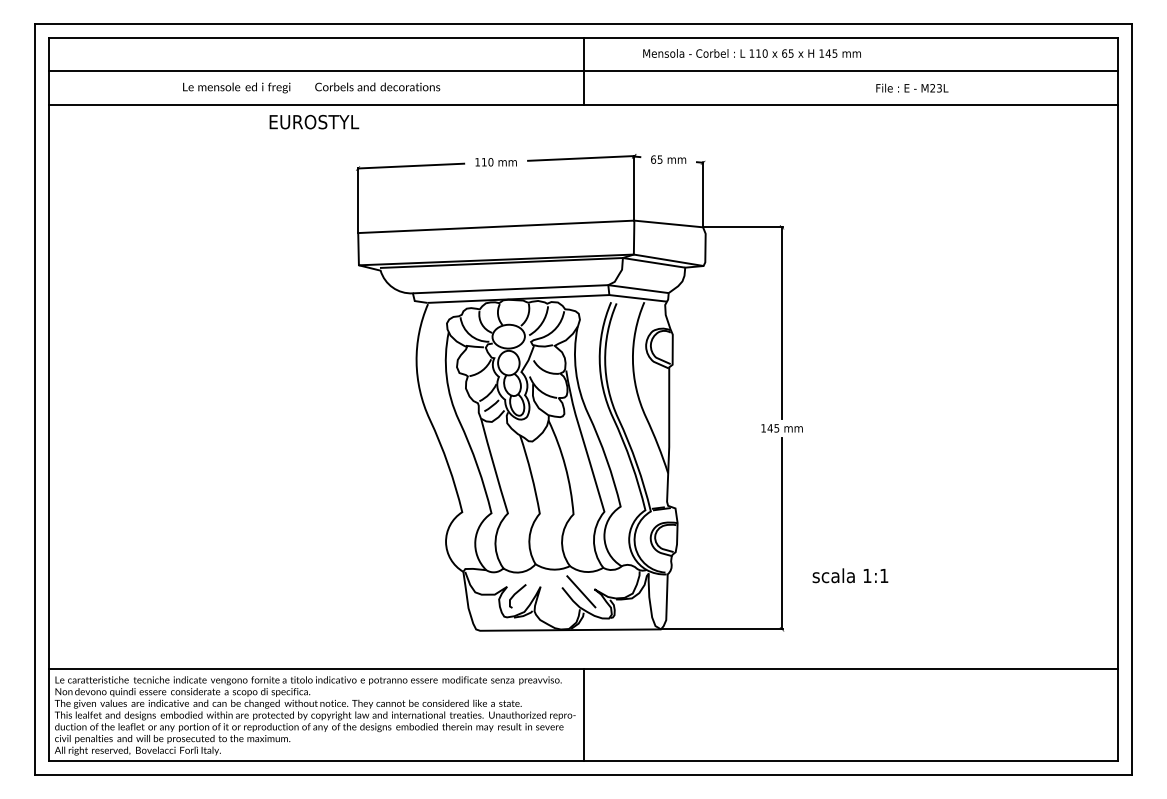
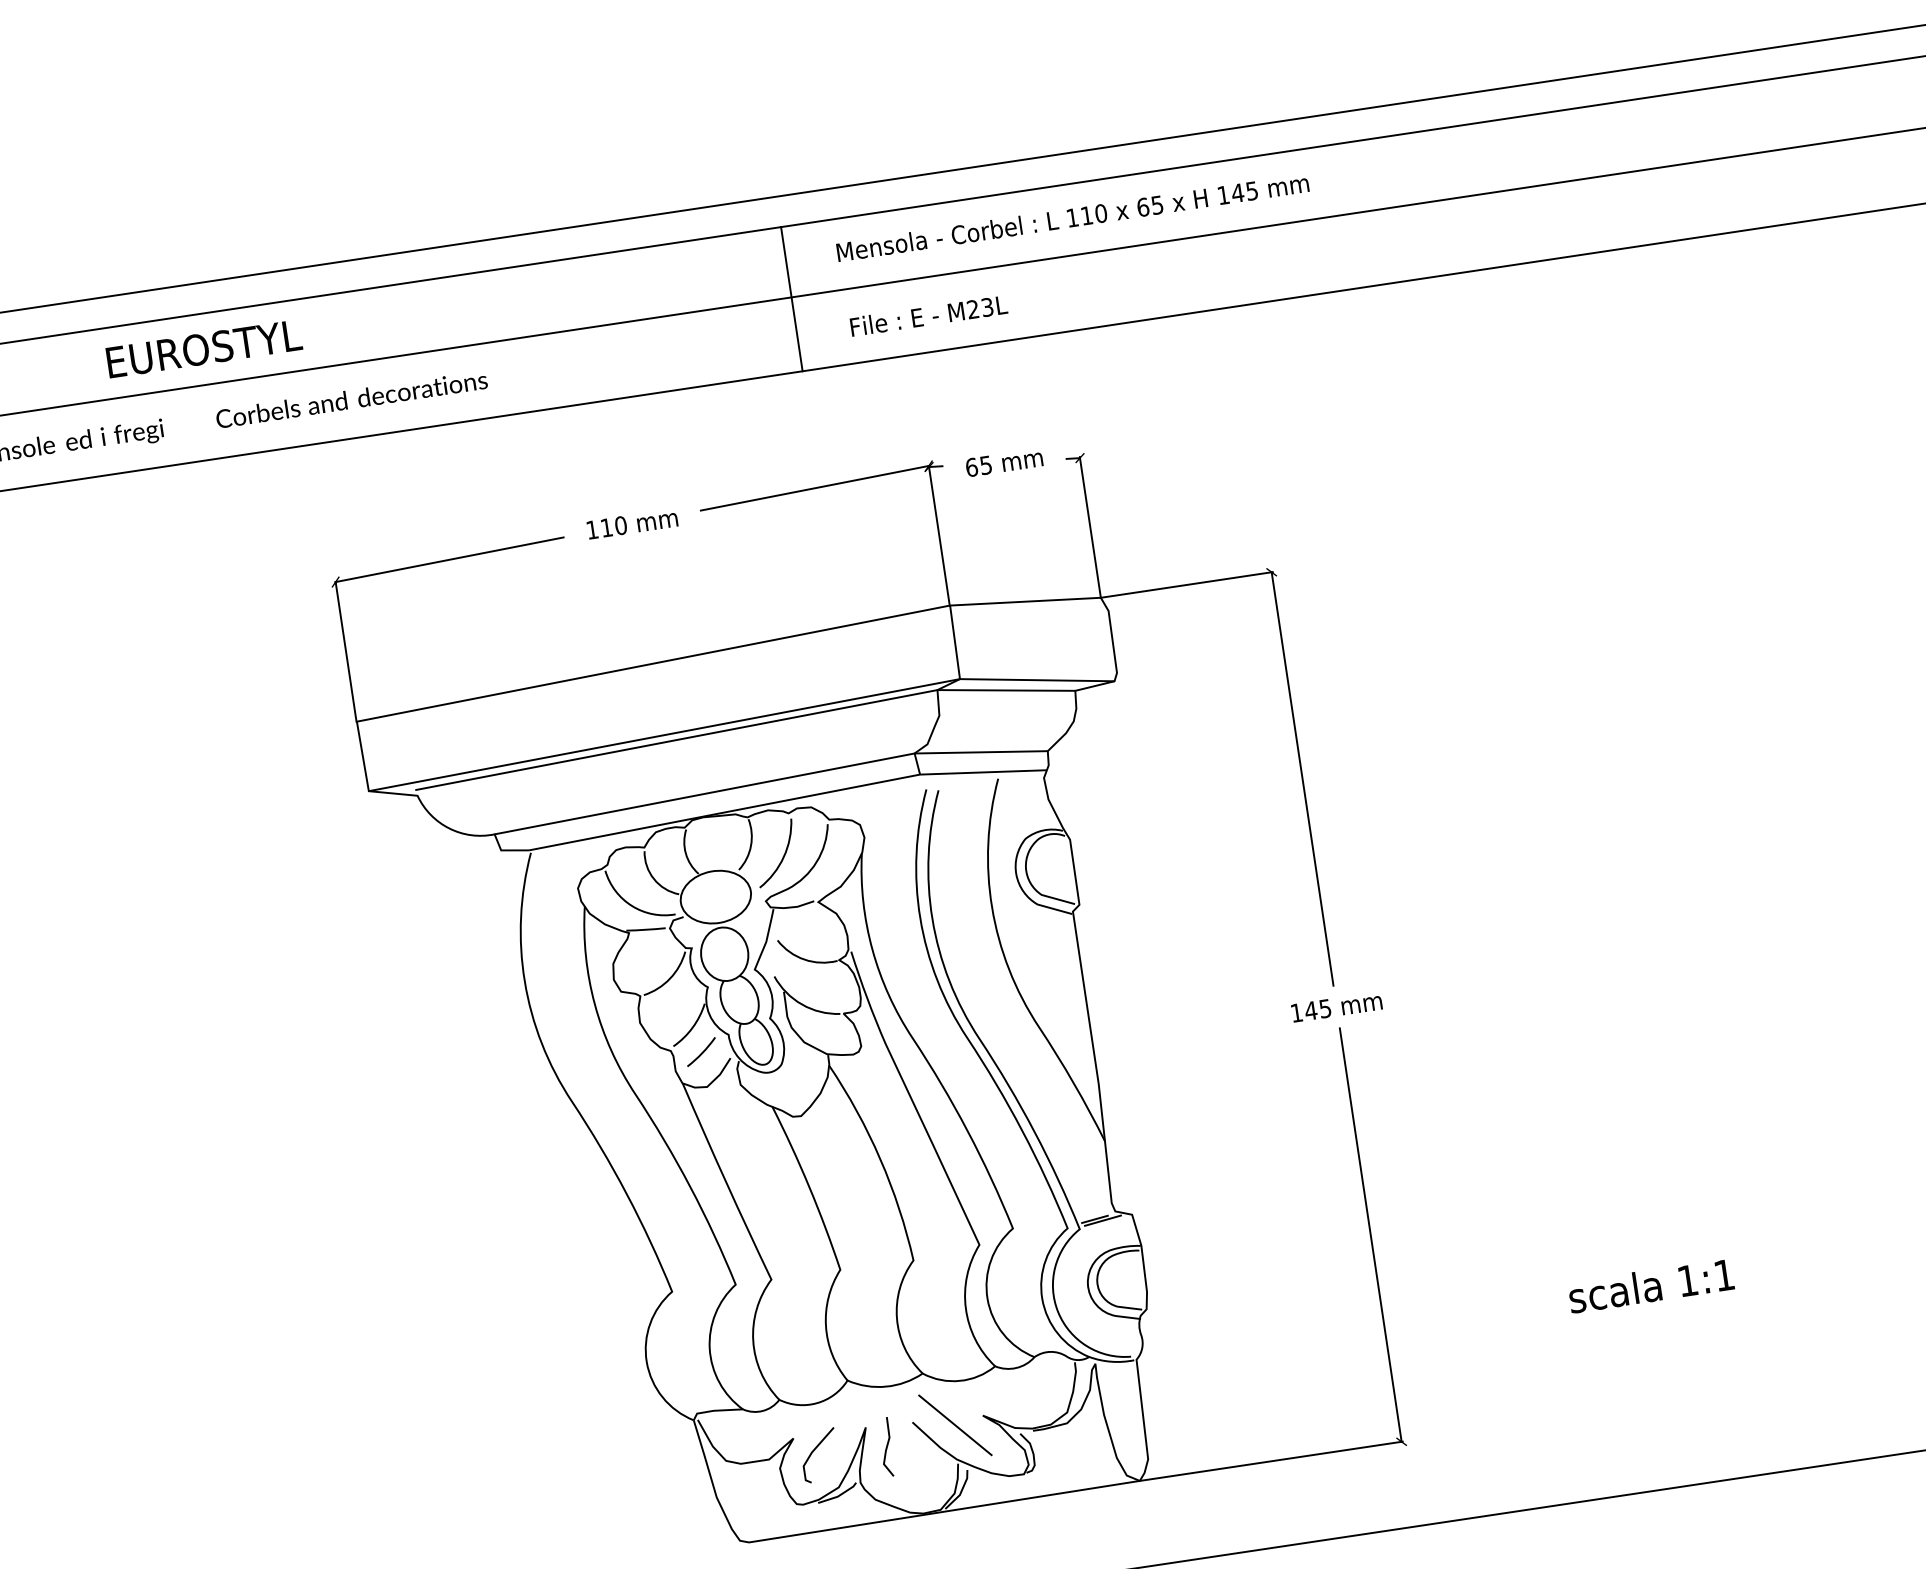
text: (751, 53) -> (1071, 217), moved
text: (912, 87) -> (928, 314), moved
text: (314, 122) -> (204, 349), moved
text: (850, 575) -> (1651, 1285), moved
line: (548, 596) -> (885, 1446), added

